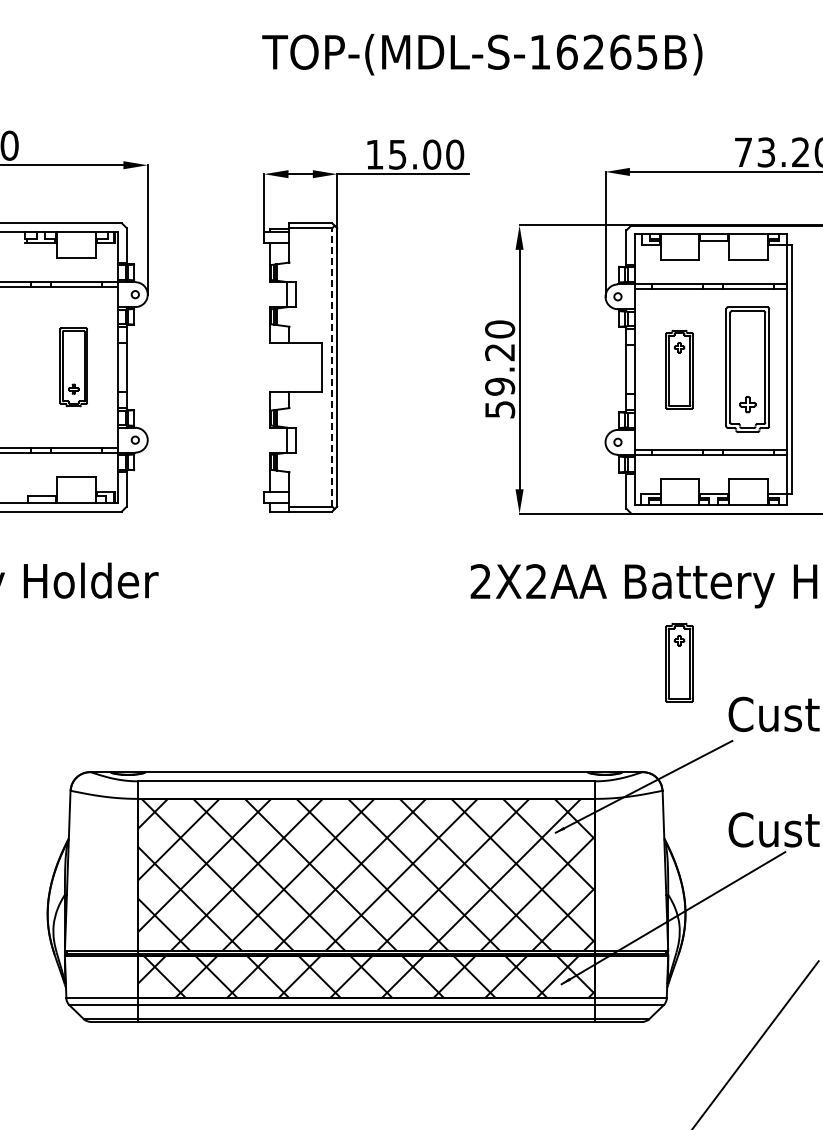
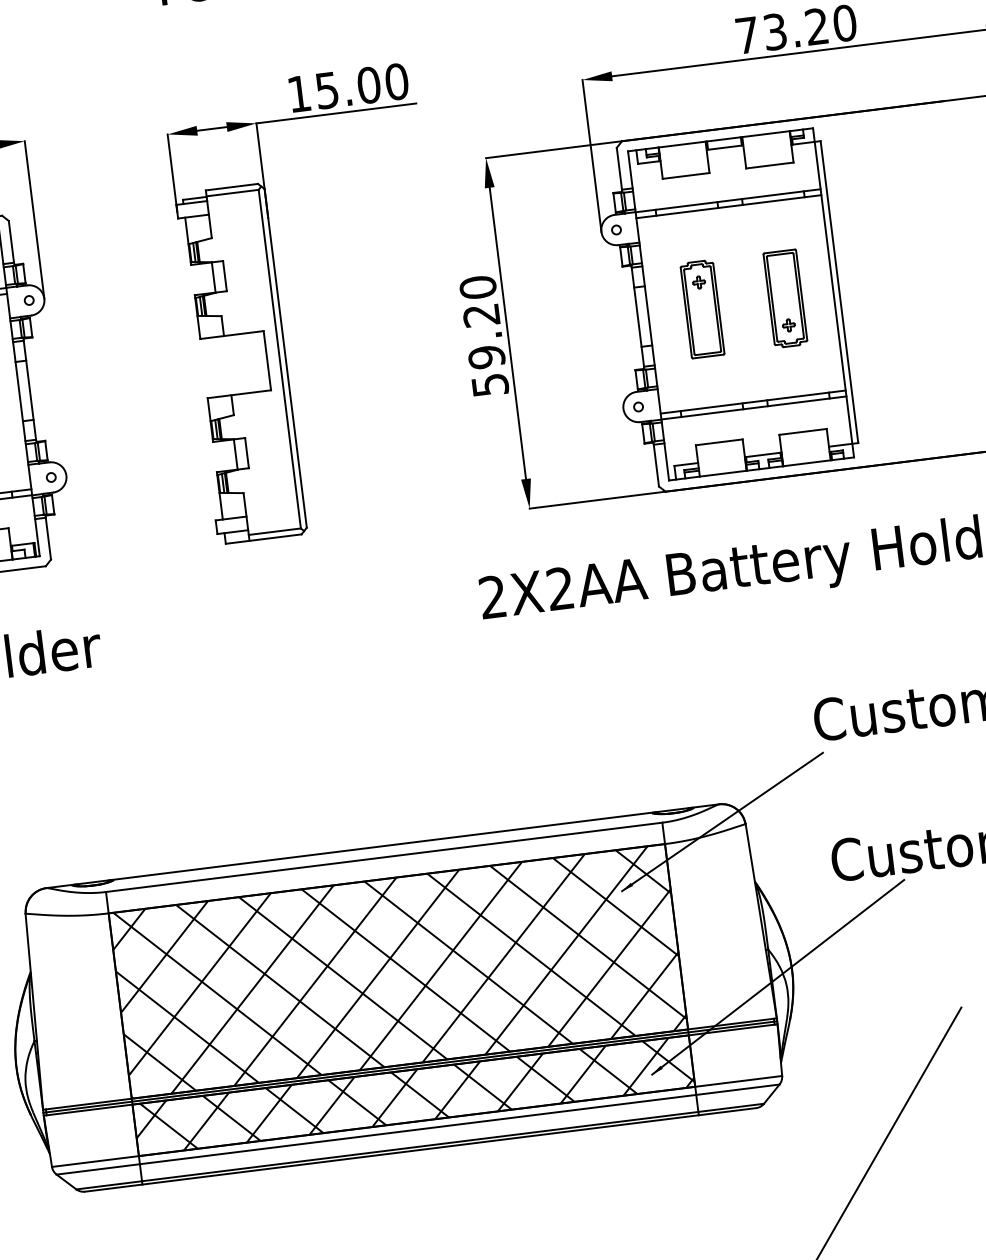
line: (332, 366) -> (279, 358), dashed -> solid
part: (747, 369) -> (785, 298), size x0.62
part: (679, 662) -> (746, 665), removed

